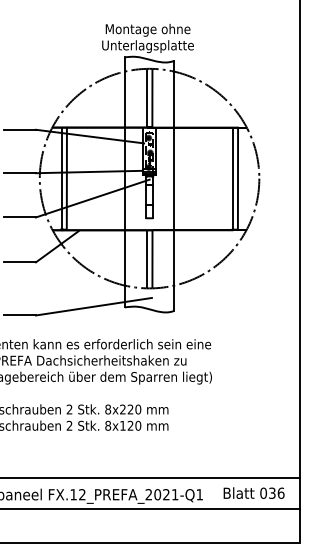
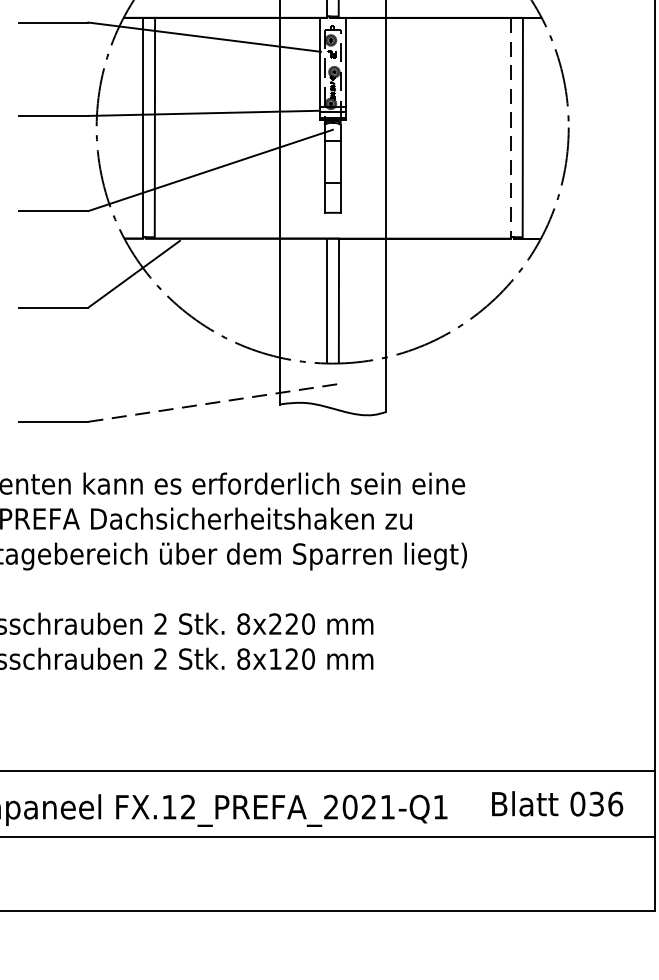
line: (232, 179) -> (511, 129), solid -> dashed
line: (93, 306) -> (212, 402), solid -> dashed

